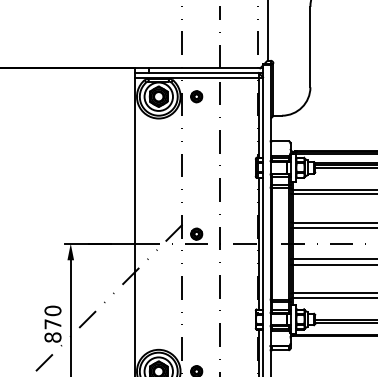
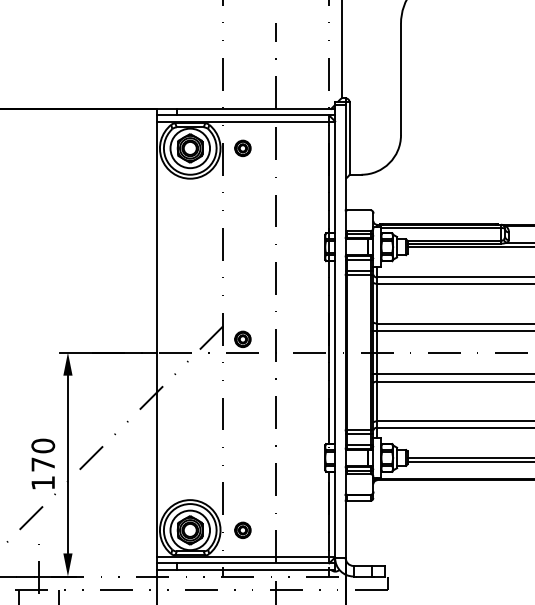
text: (53, 337) -> (43, 482), 870 -> 170

